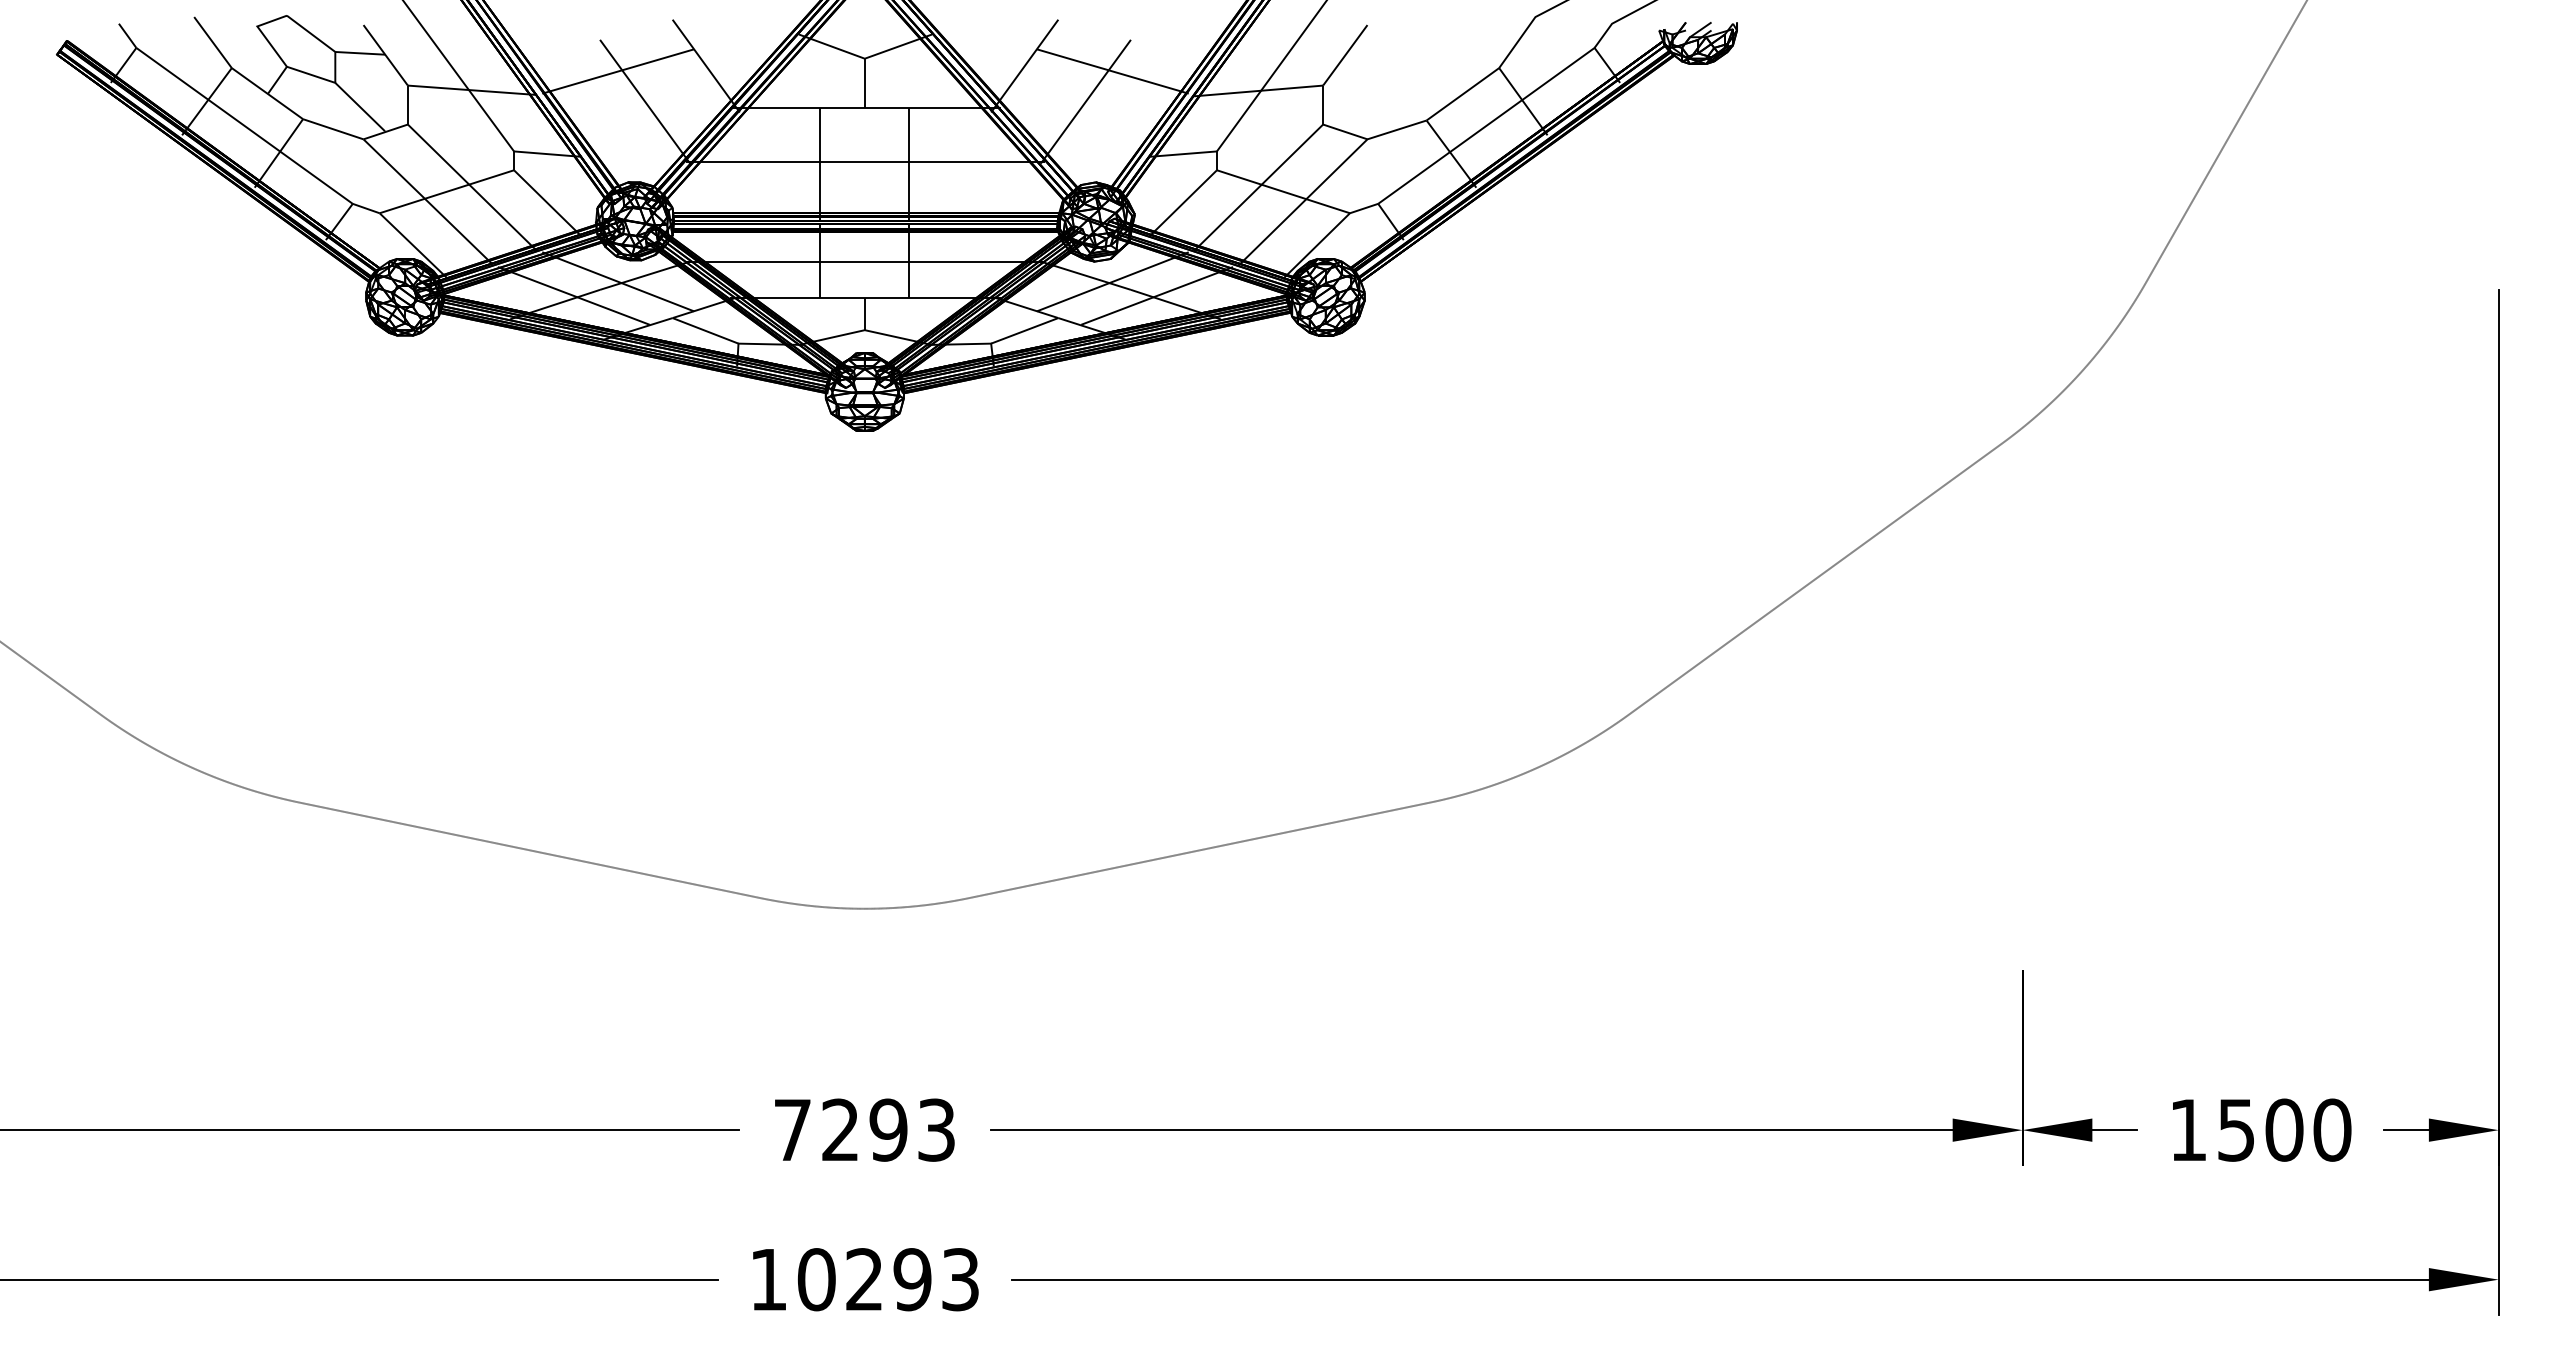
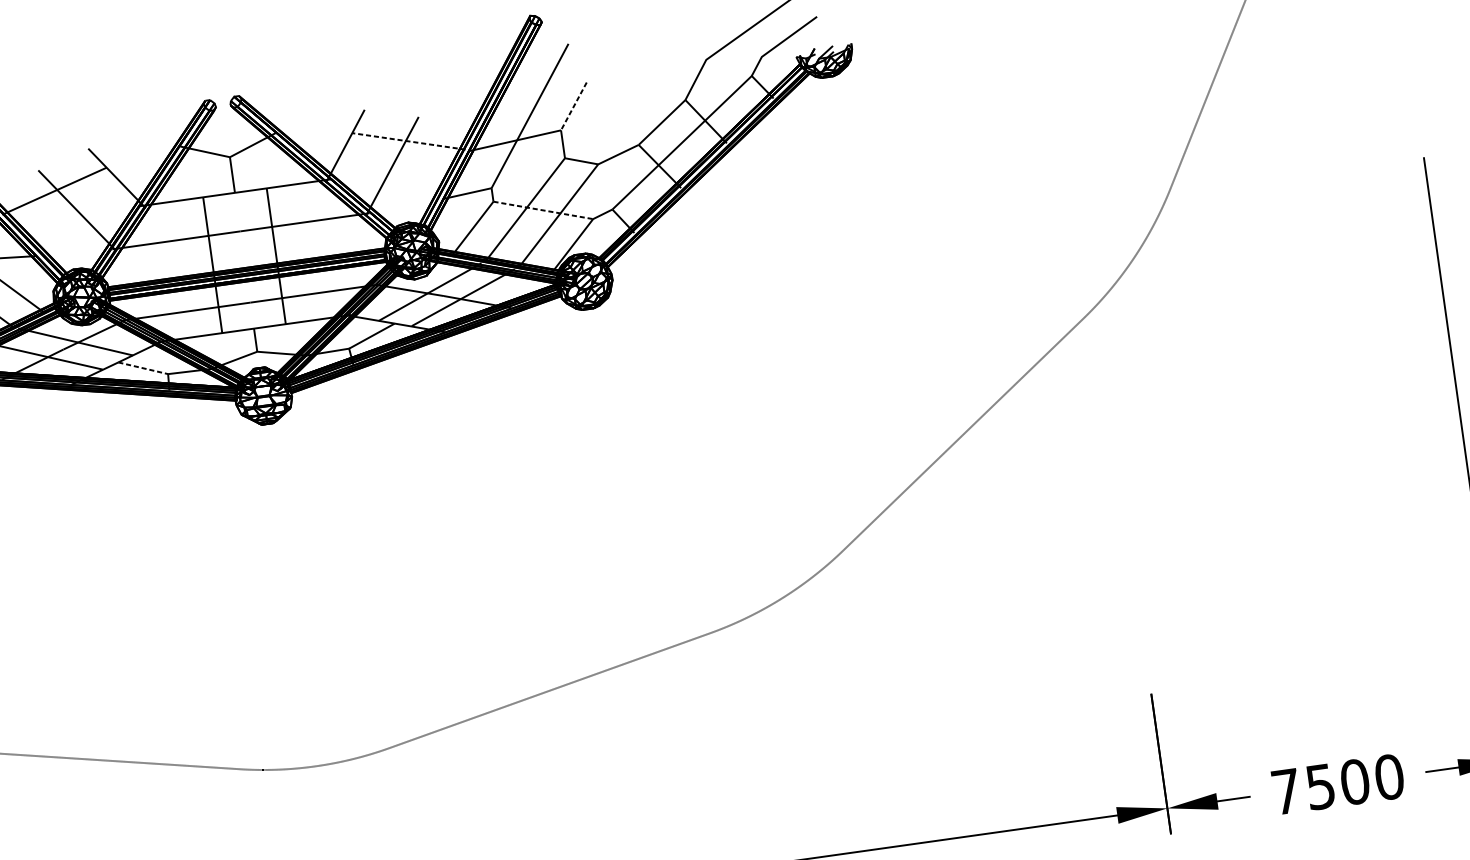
line: (1345, 55) -> (574, 106), solid -> dashed
line: (1112, 71) -> (408, 141), solid -> dashed
line: (1283, 191) -> (543, 210), solid -> dashed
line: (706, 331) -> (143, 368), solid -> dashed
text: (2188, 1129) -> (1286, 791), 1500 -> 7500

